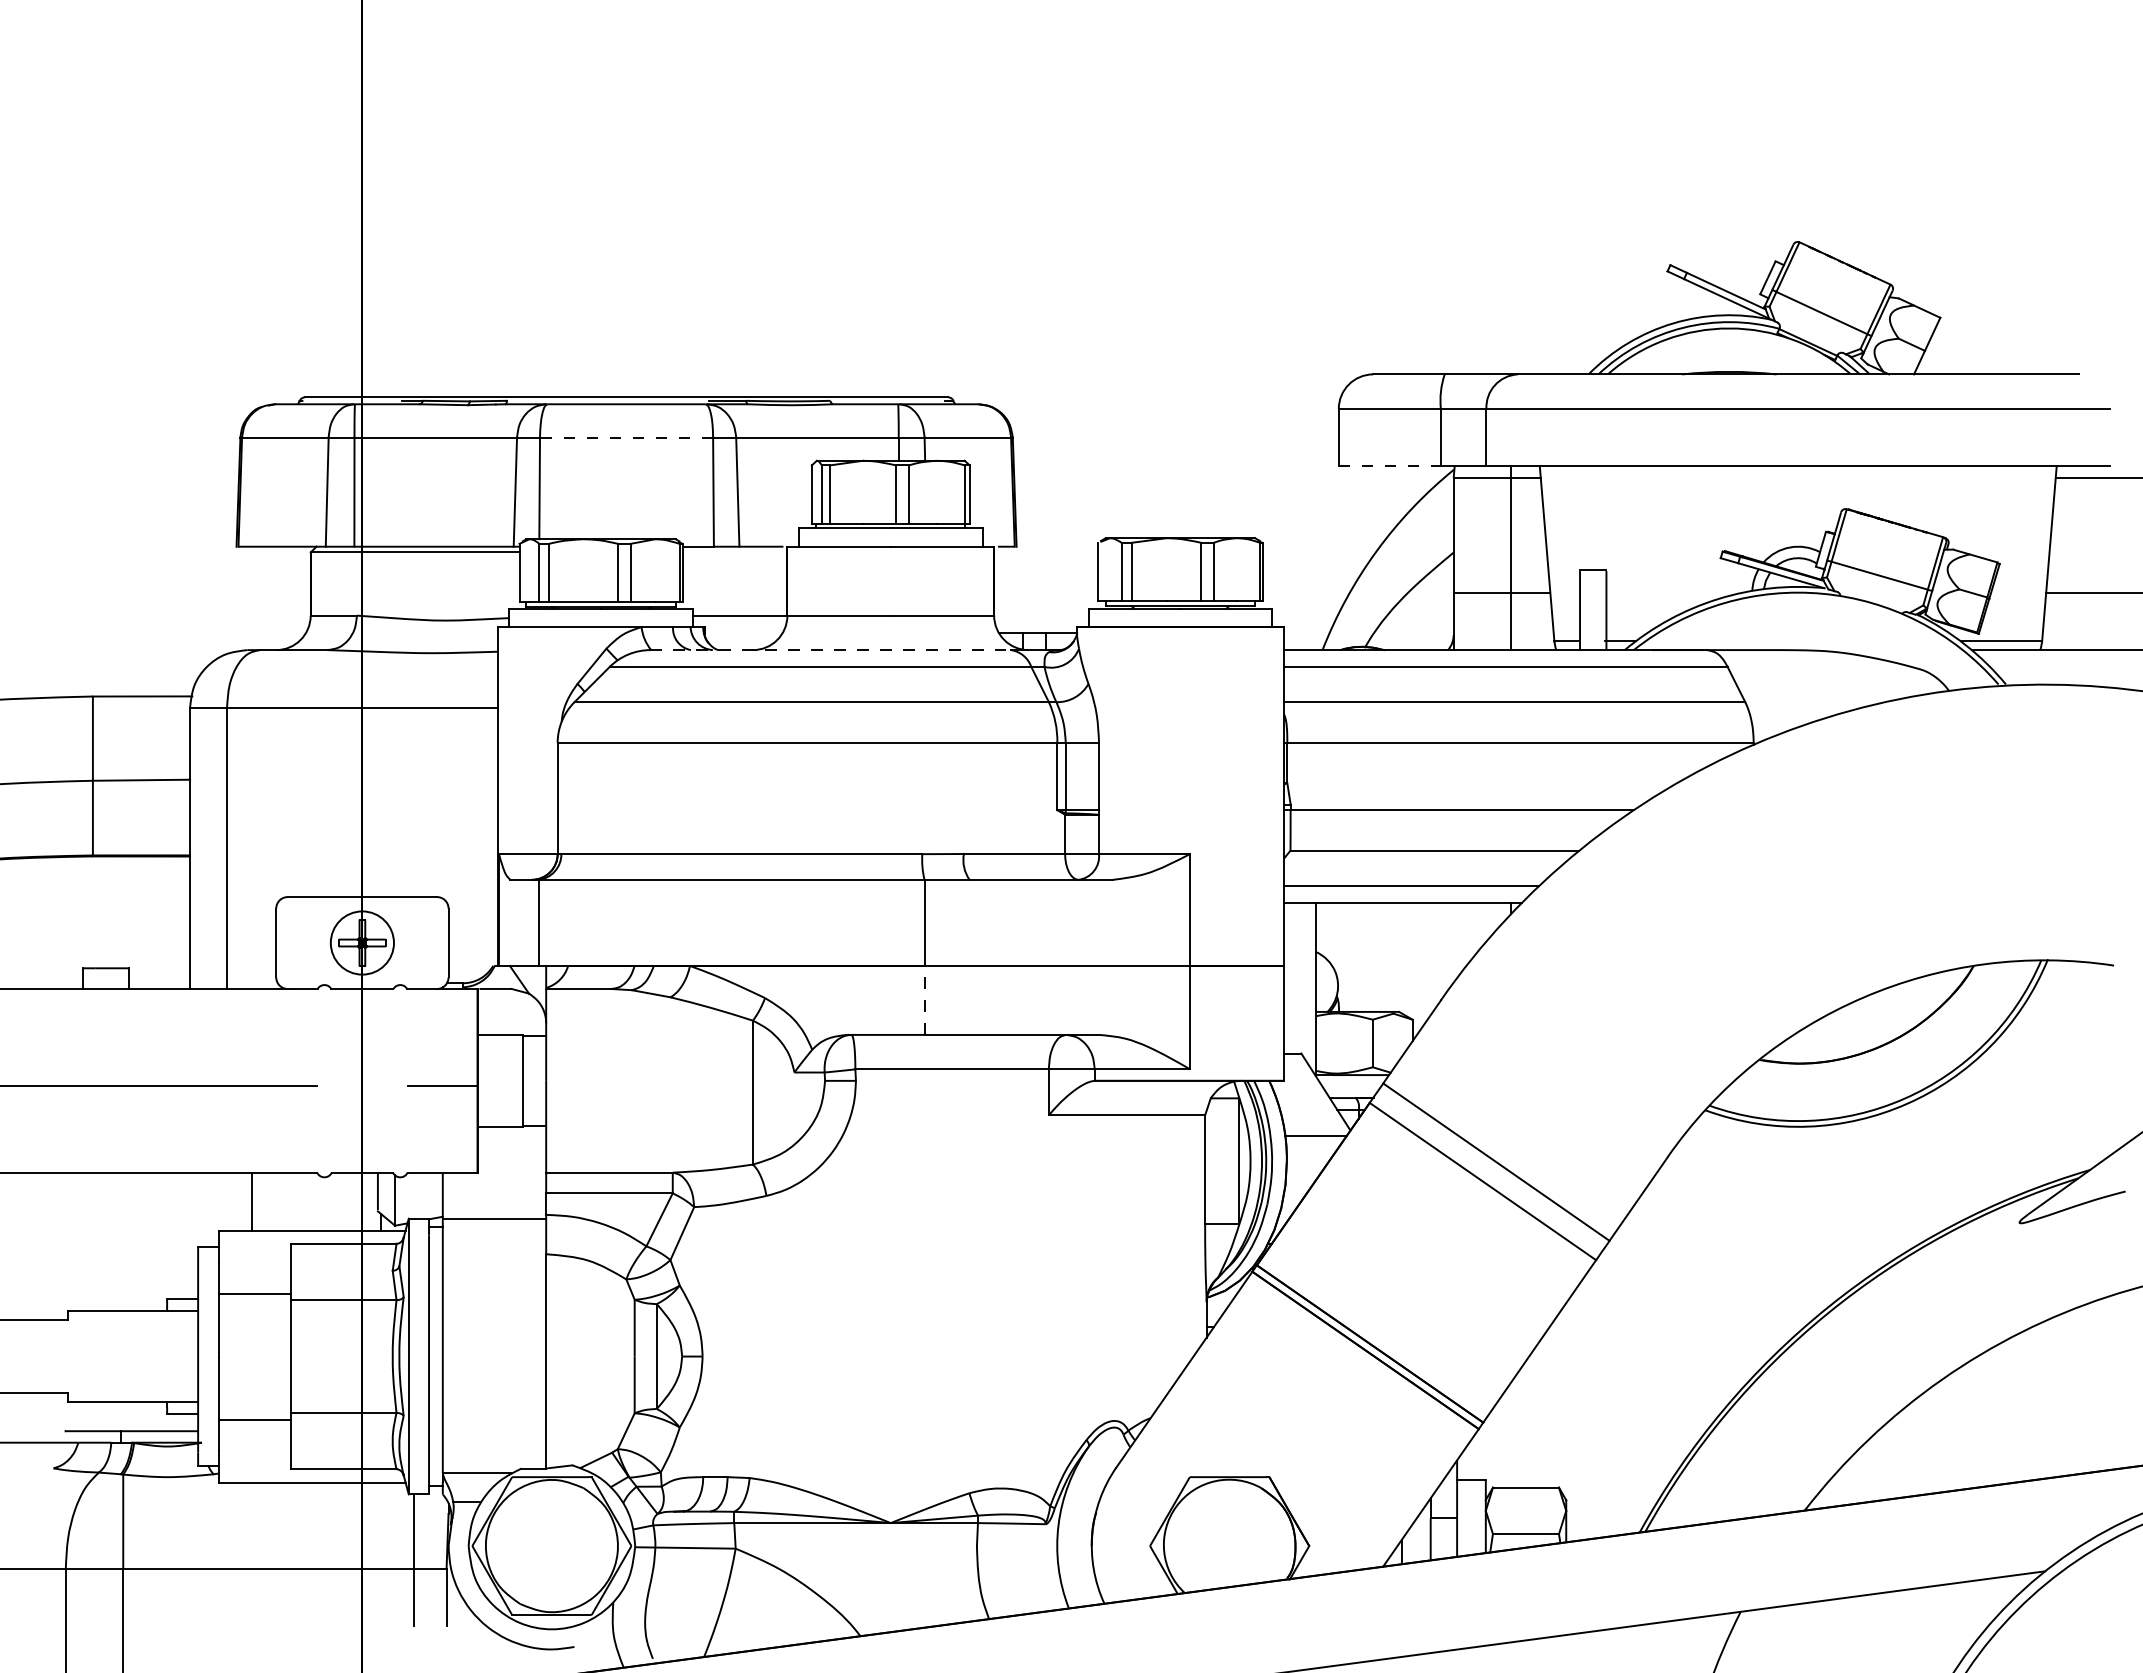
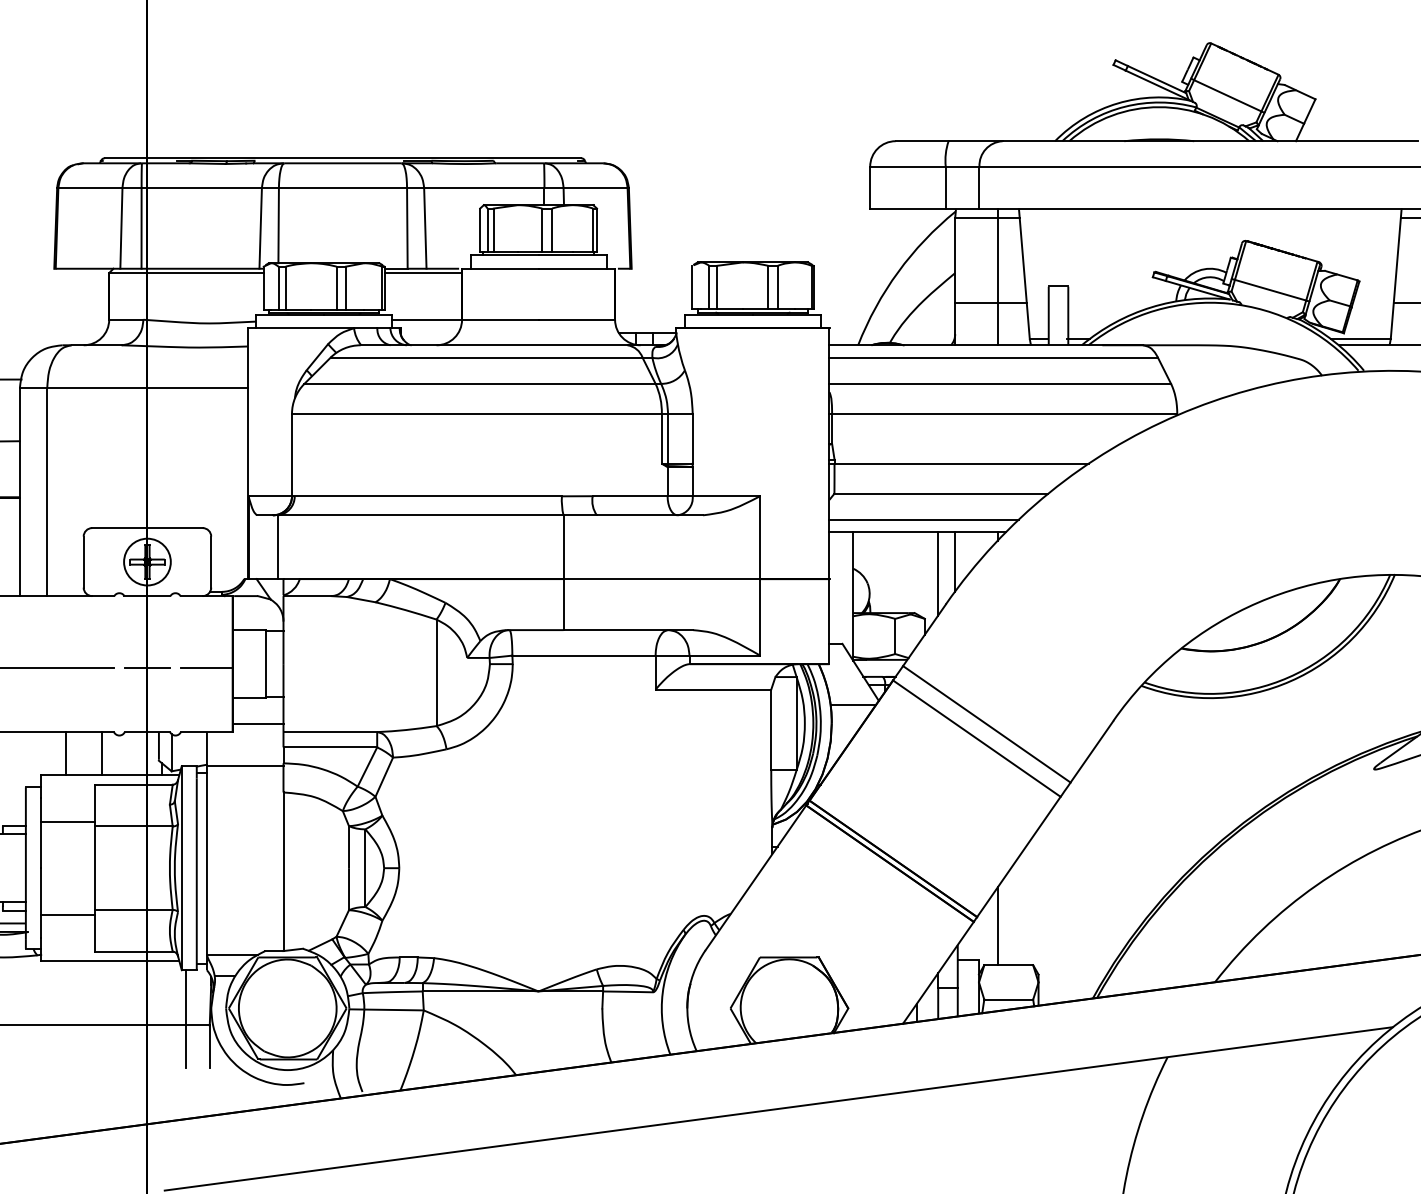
line: (626, 437) -> (342, 187), dashed -> solid
line: (1390, 466) -> (908, 209), dashed -> solid
line: (734, 552) -> (422, 273), added
line: (831, 650) -> (494, 345), dashed -> solid
line: (1453, 942) -> (955, 561), added
line: (1430, 958) -> (938, 573), added
line: (924, 999) -> (563, 603), dashed -> solid
line: (362, 1085) -> (147, 667), added
line: (511, 1161) -> (257, 723), added
line: (301, 1201) -> (102, 753), added
line: (1511, 1434) -> (998, 925), added

